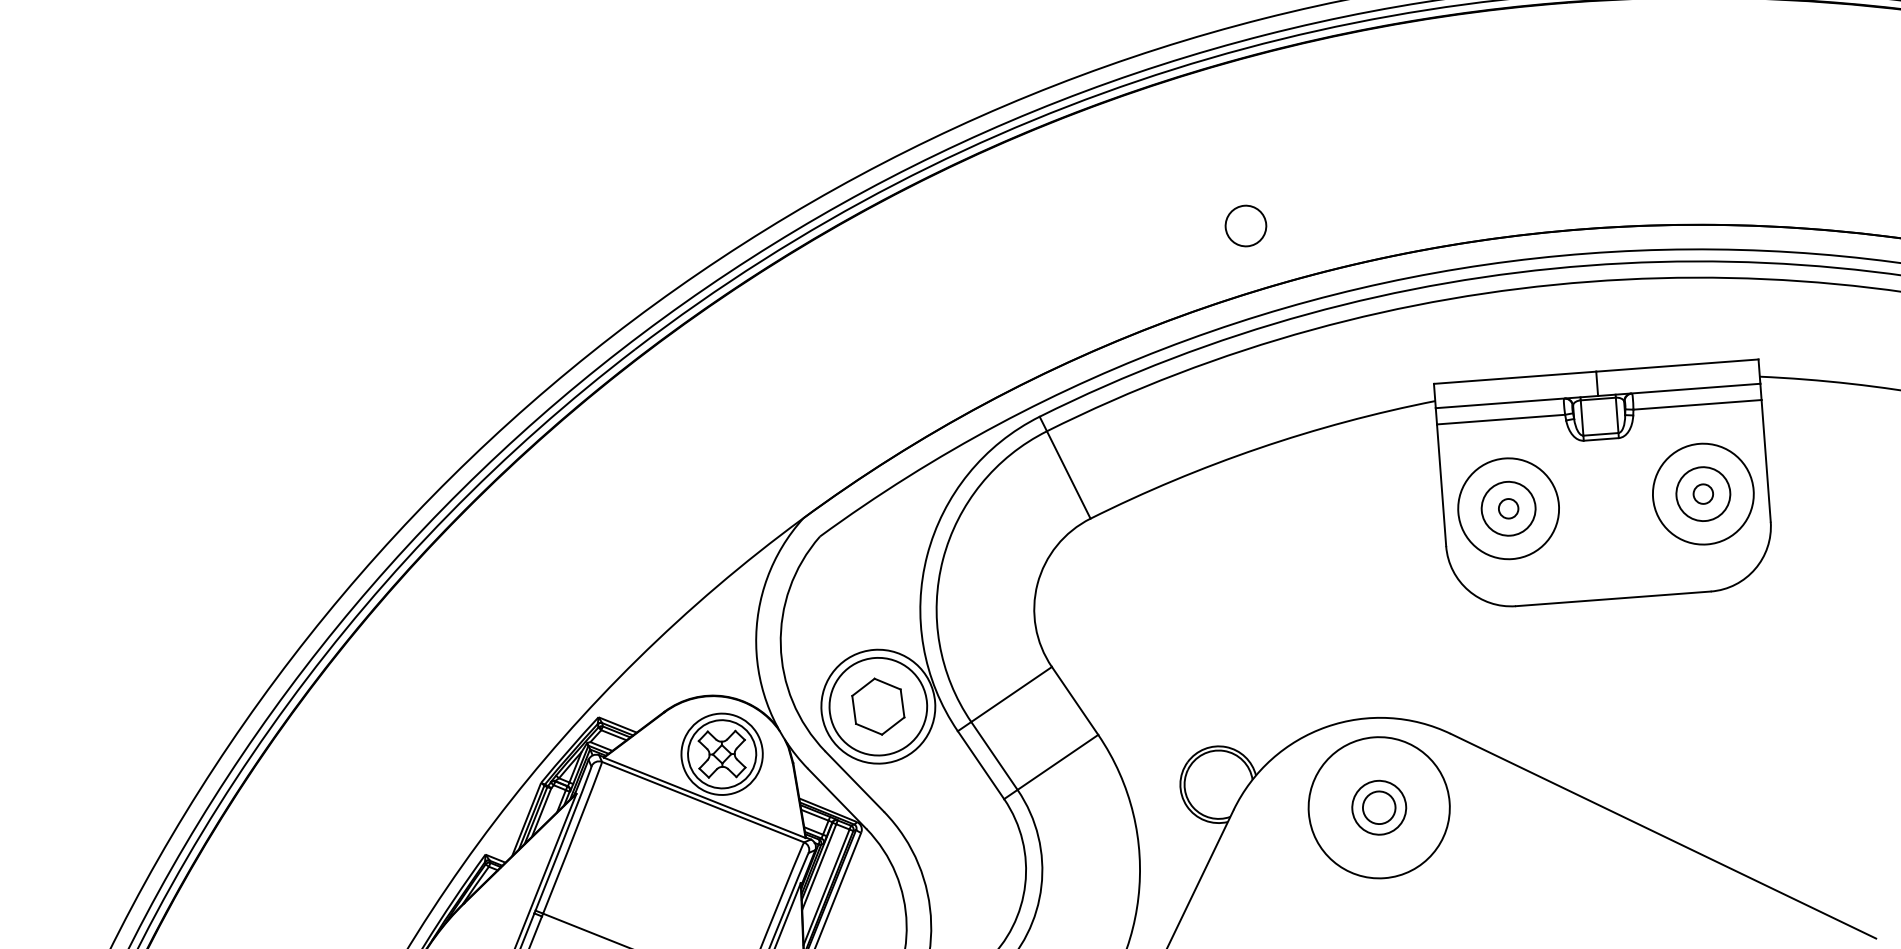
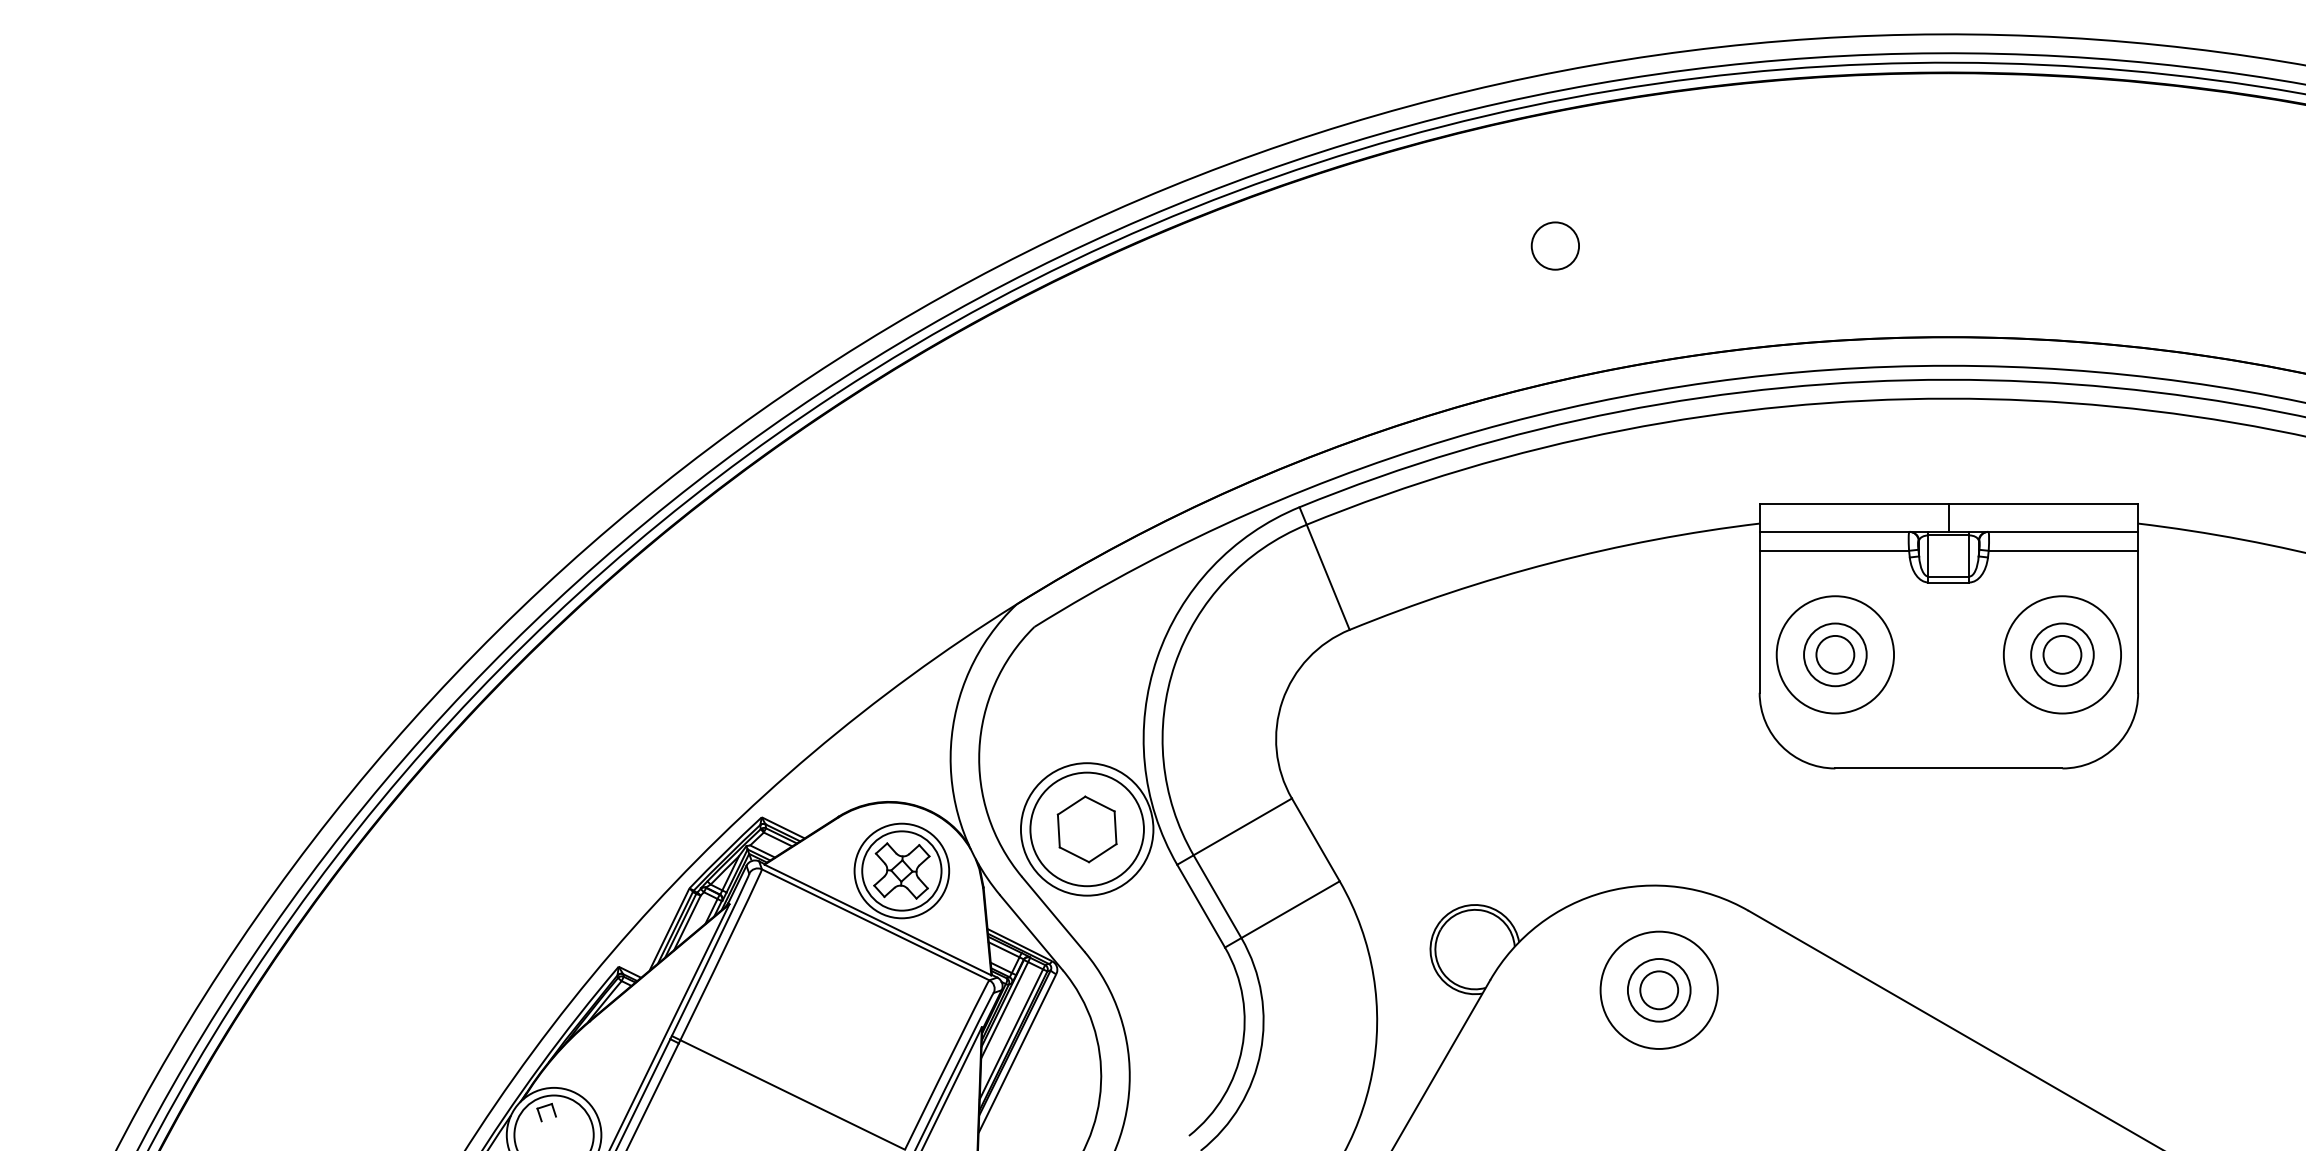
circle: (1245, 225) -> (1554, 245), moved
circle: (1703, 493) -> (2062, 654), size x1.67
circle: (1508, 508) -> (1835, 654), size x1.67
circle: (1378, 807) -> (1658, 989), size x0.71

